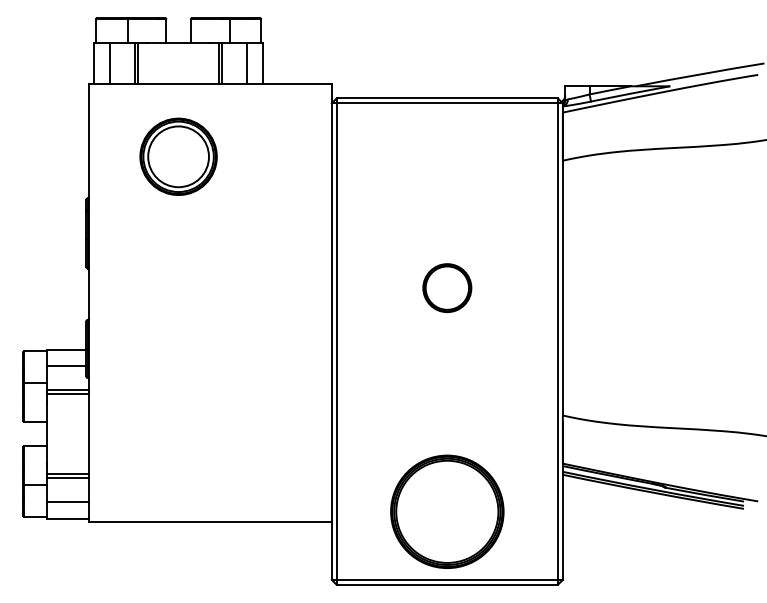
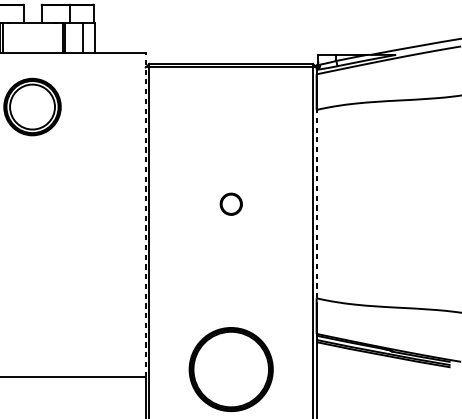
line: (562, 287) -> (316, 203), solid -> dashed
part: (447, 288) -> (231, 204), size x0.6
line: (331, 302) -> (145, 214), solid -> dashed

